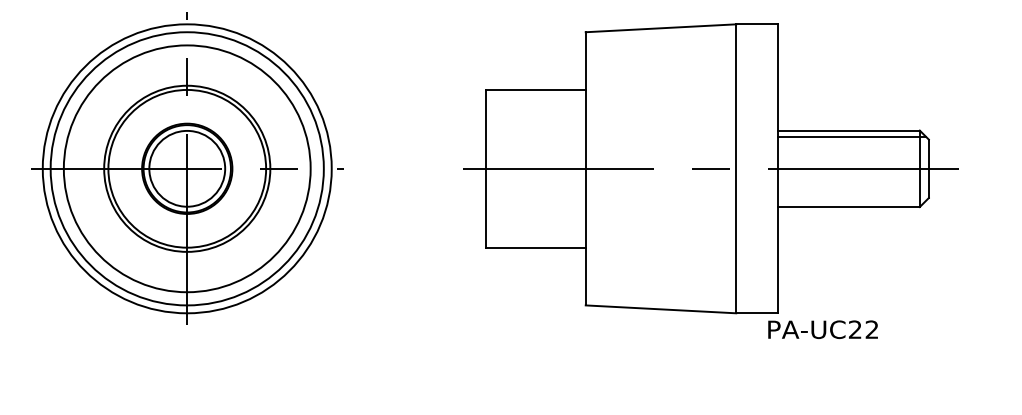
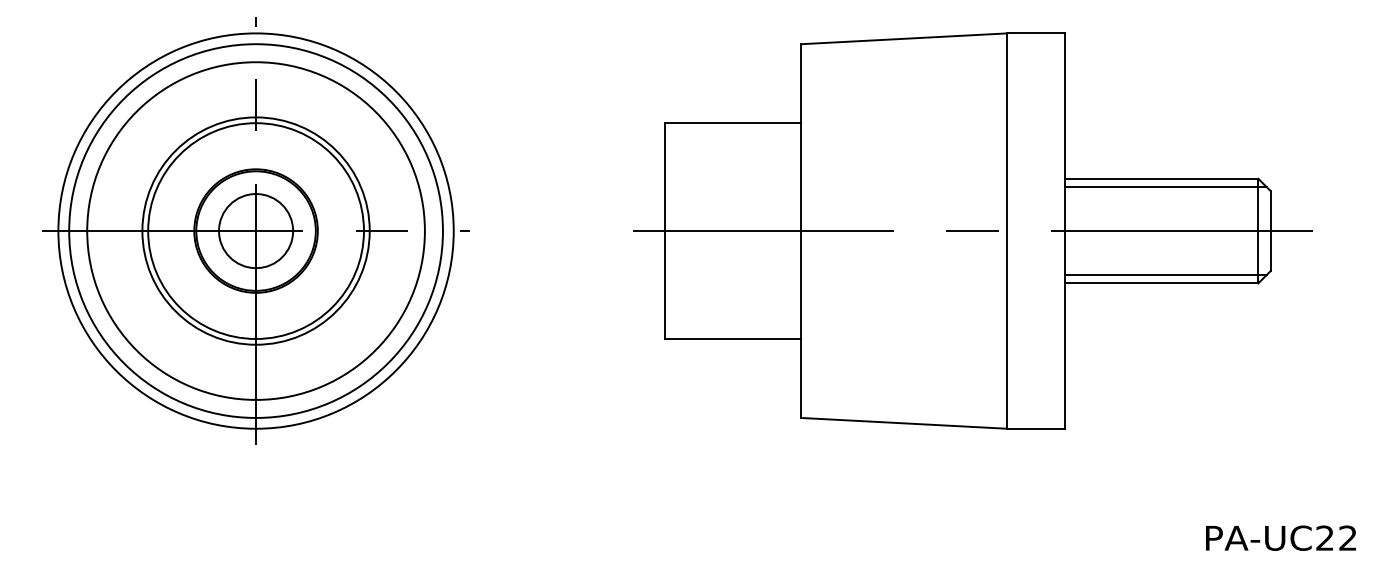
circle: (187, 169) -> (256, 231), size x0.71
line: (851, 201) -> (1165, 275), added
text: (822, 329) -> (1280, 537), moved

